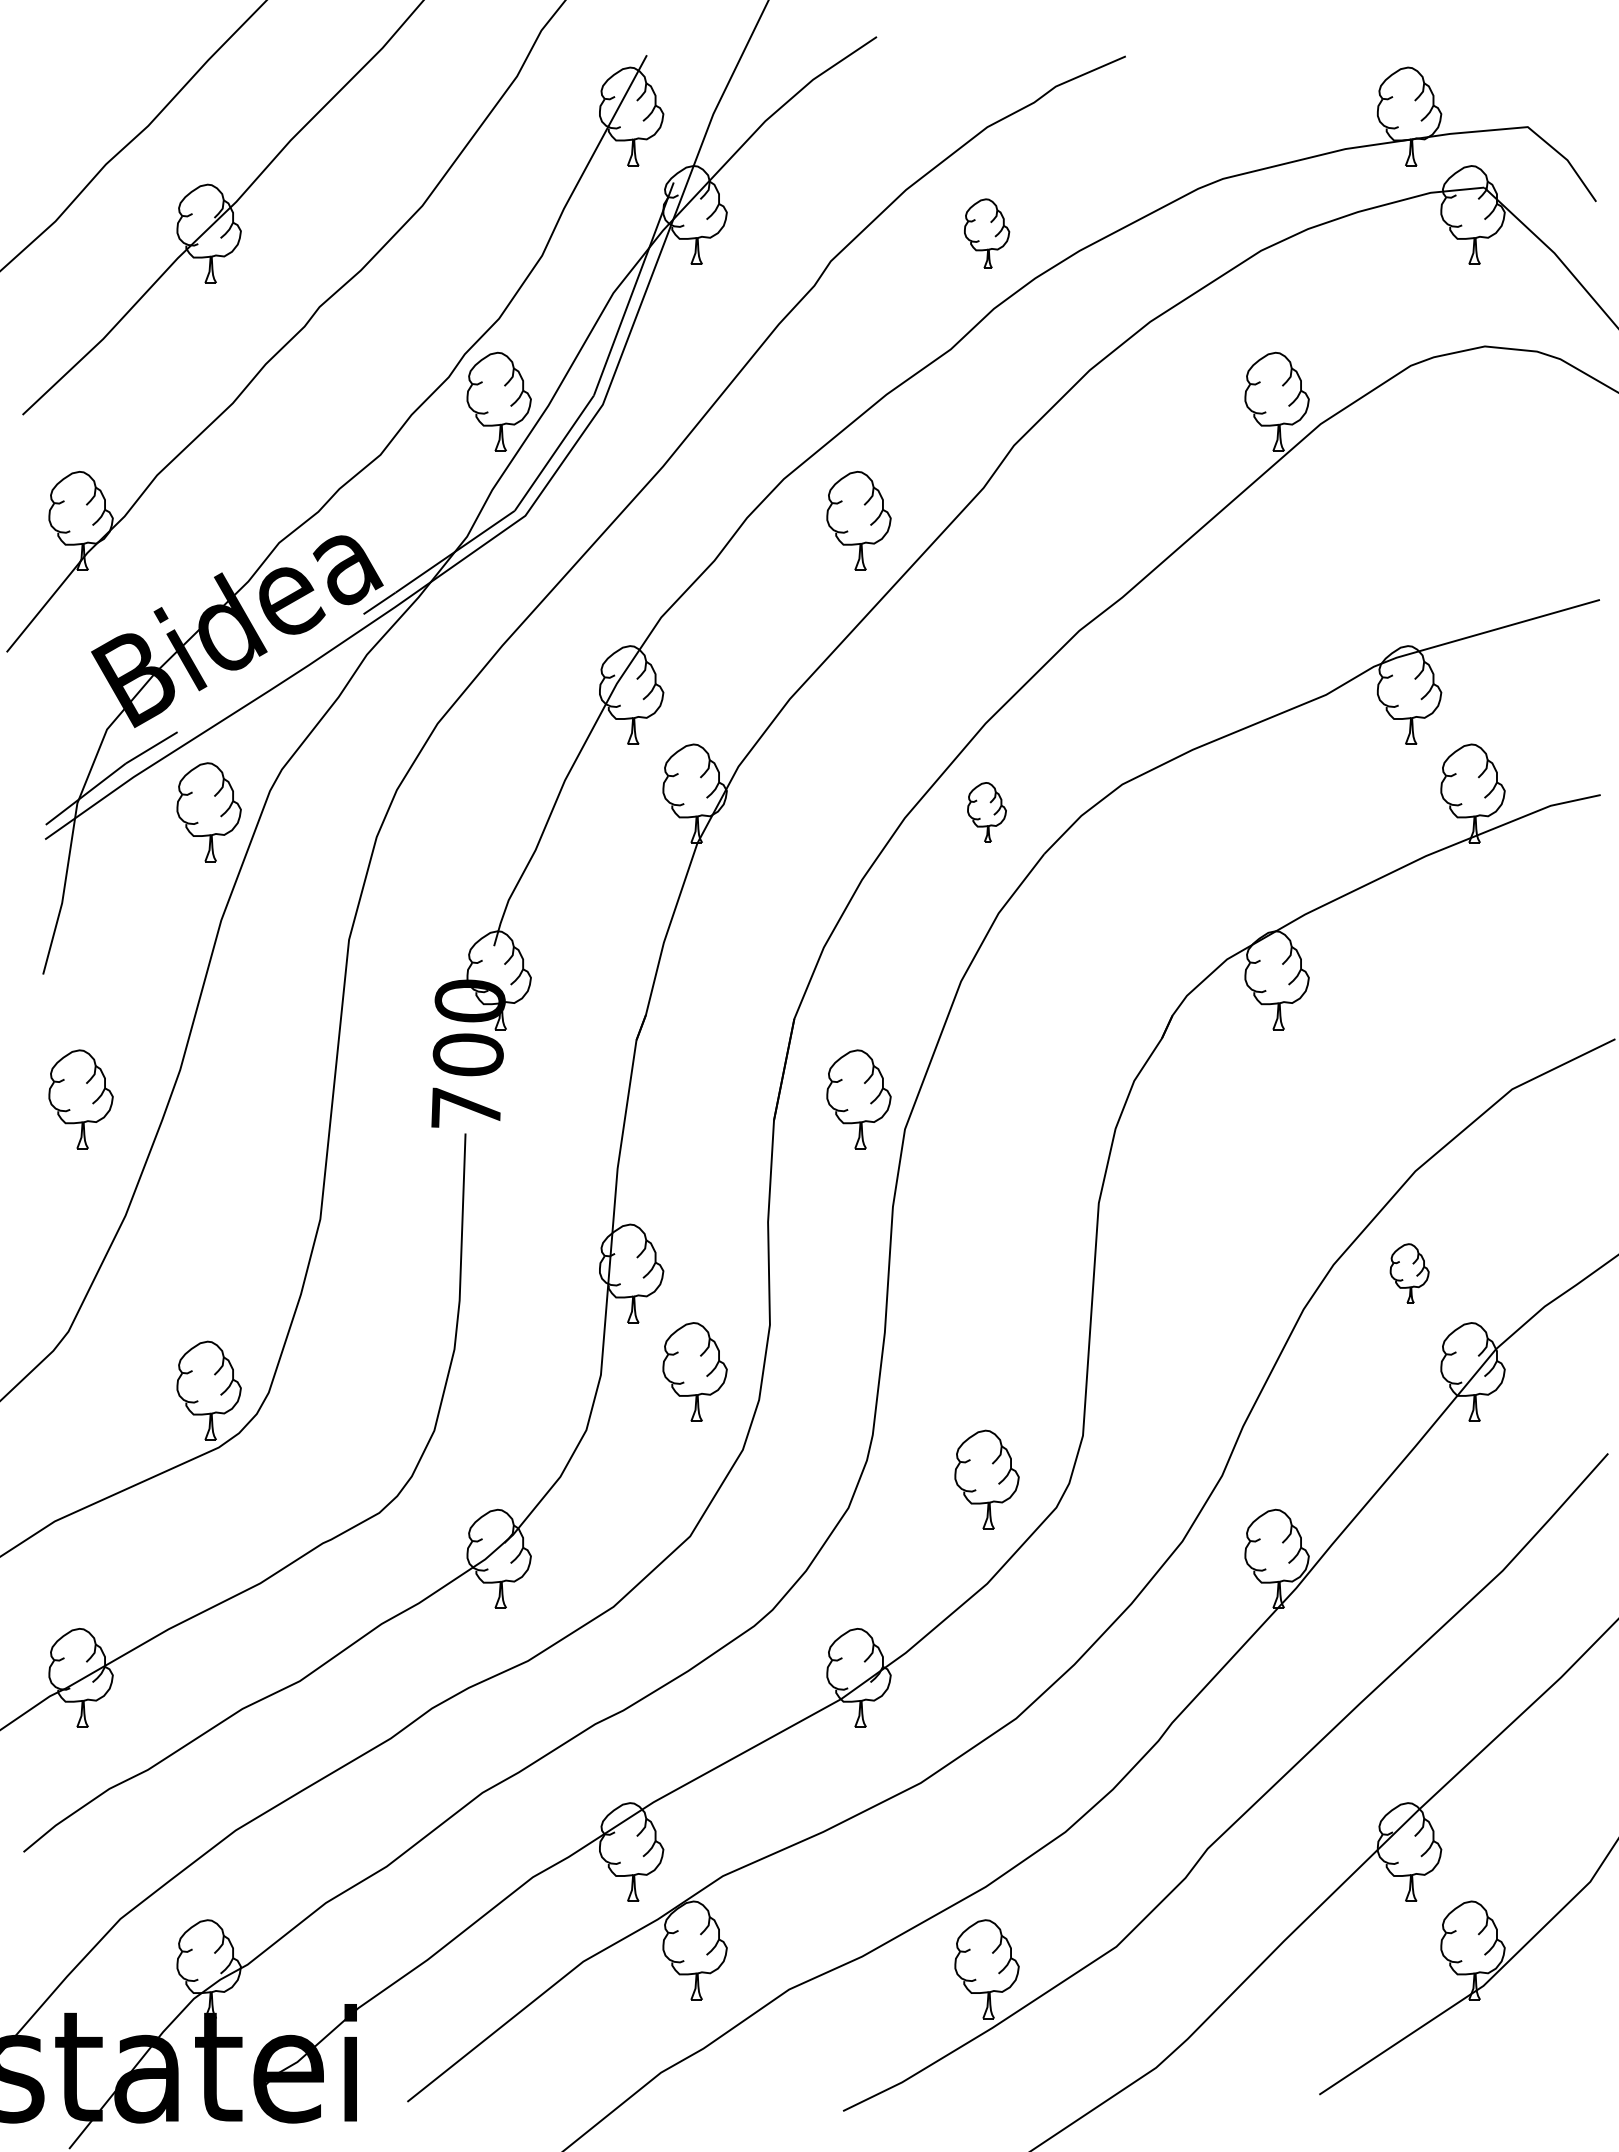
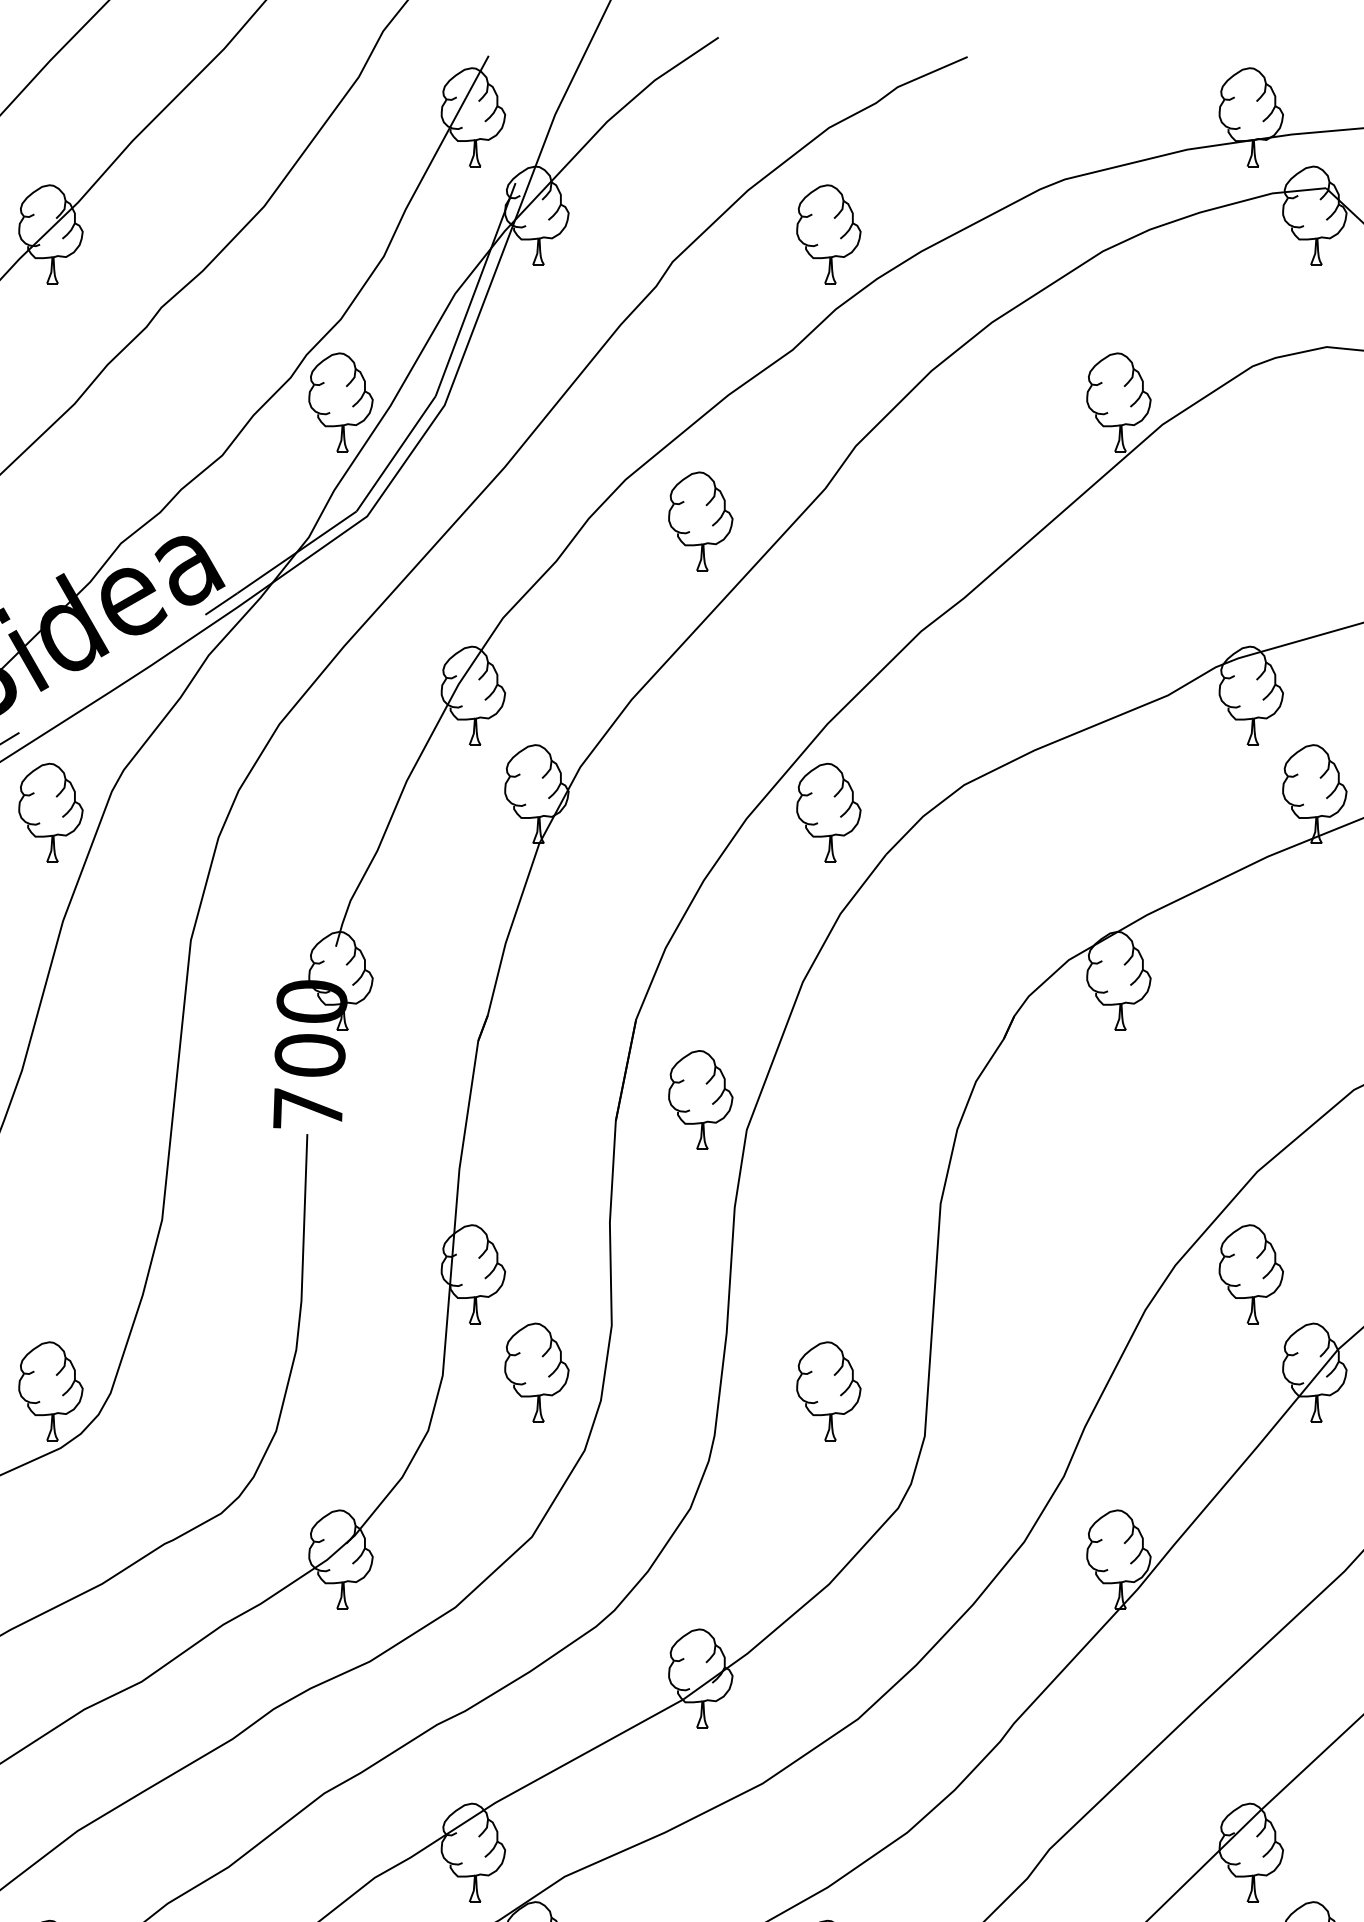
part: (986, 233) -> (828, 234), size x1.43
part: (986, 812) -> (828, 813), size x1.67
part: (1409, 1273) -> (1251, 1274), size x1.67
part: (986, 1479) -> (828, 1391), moved

